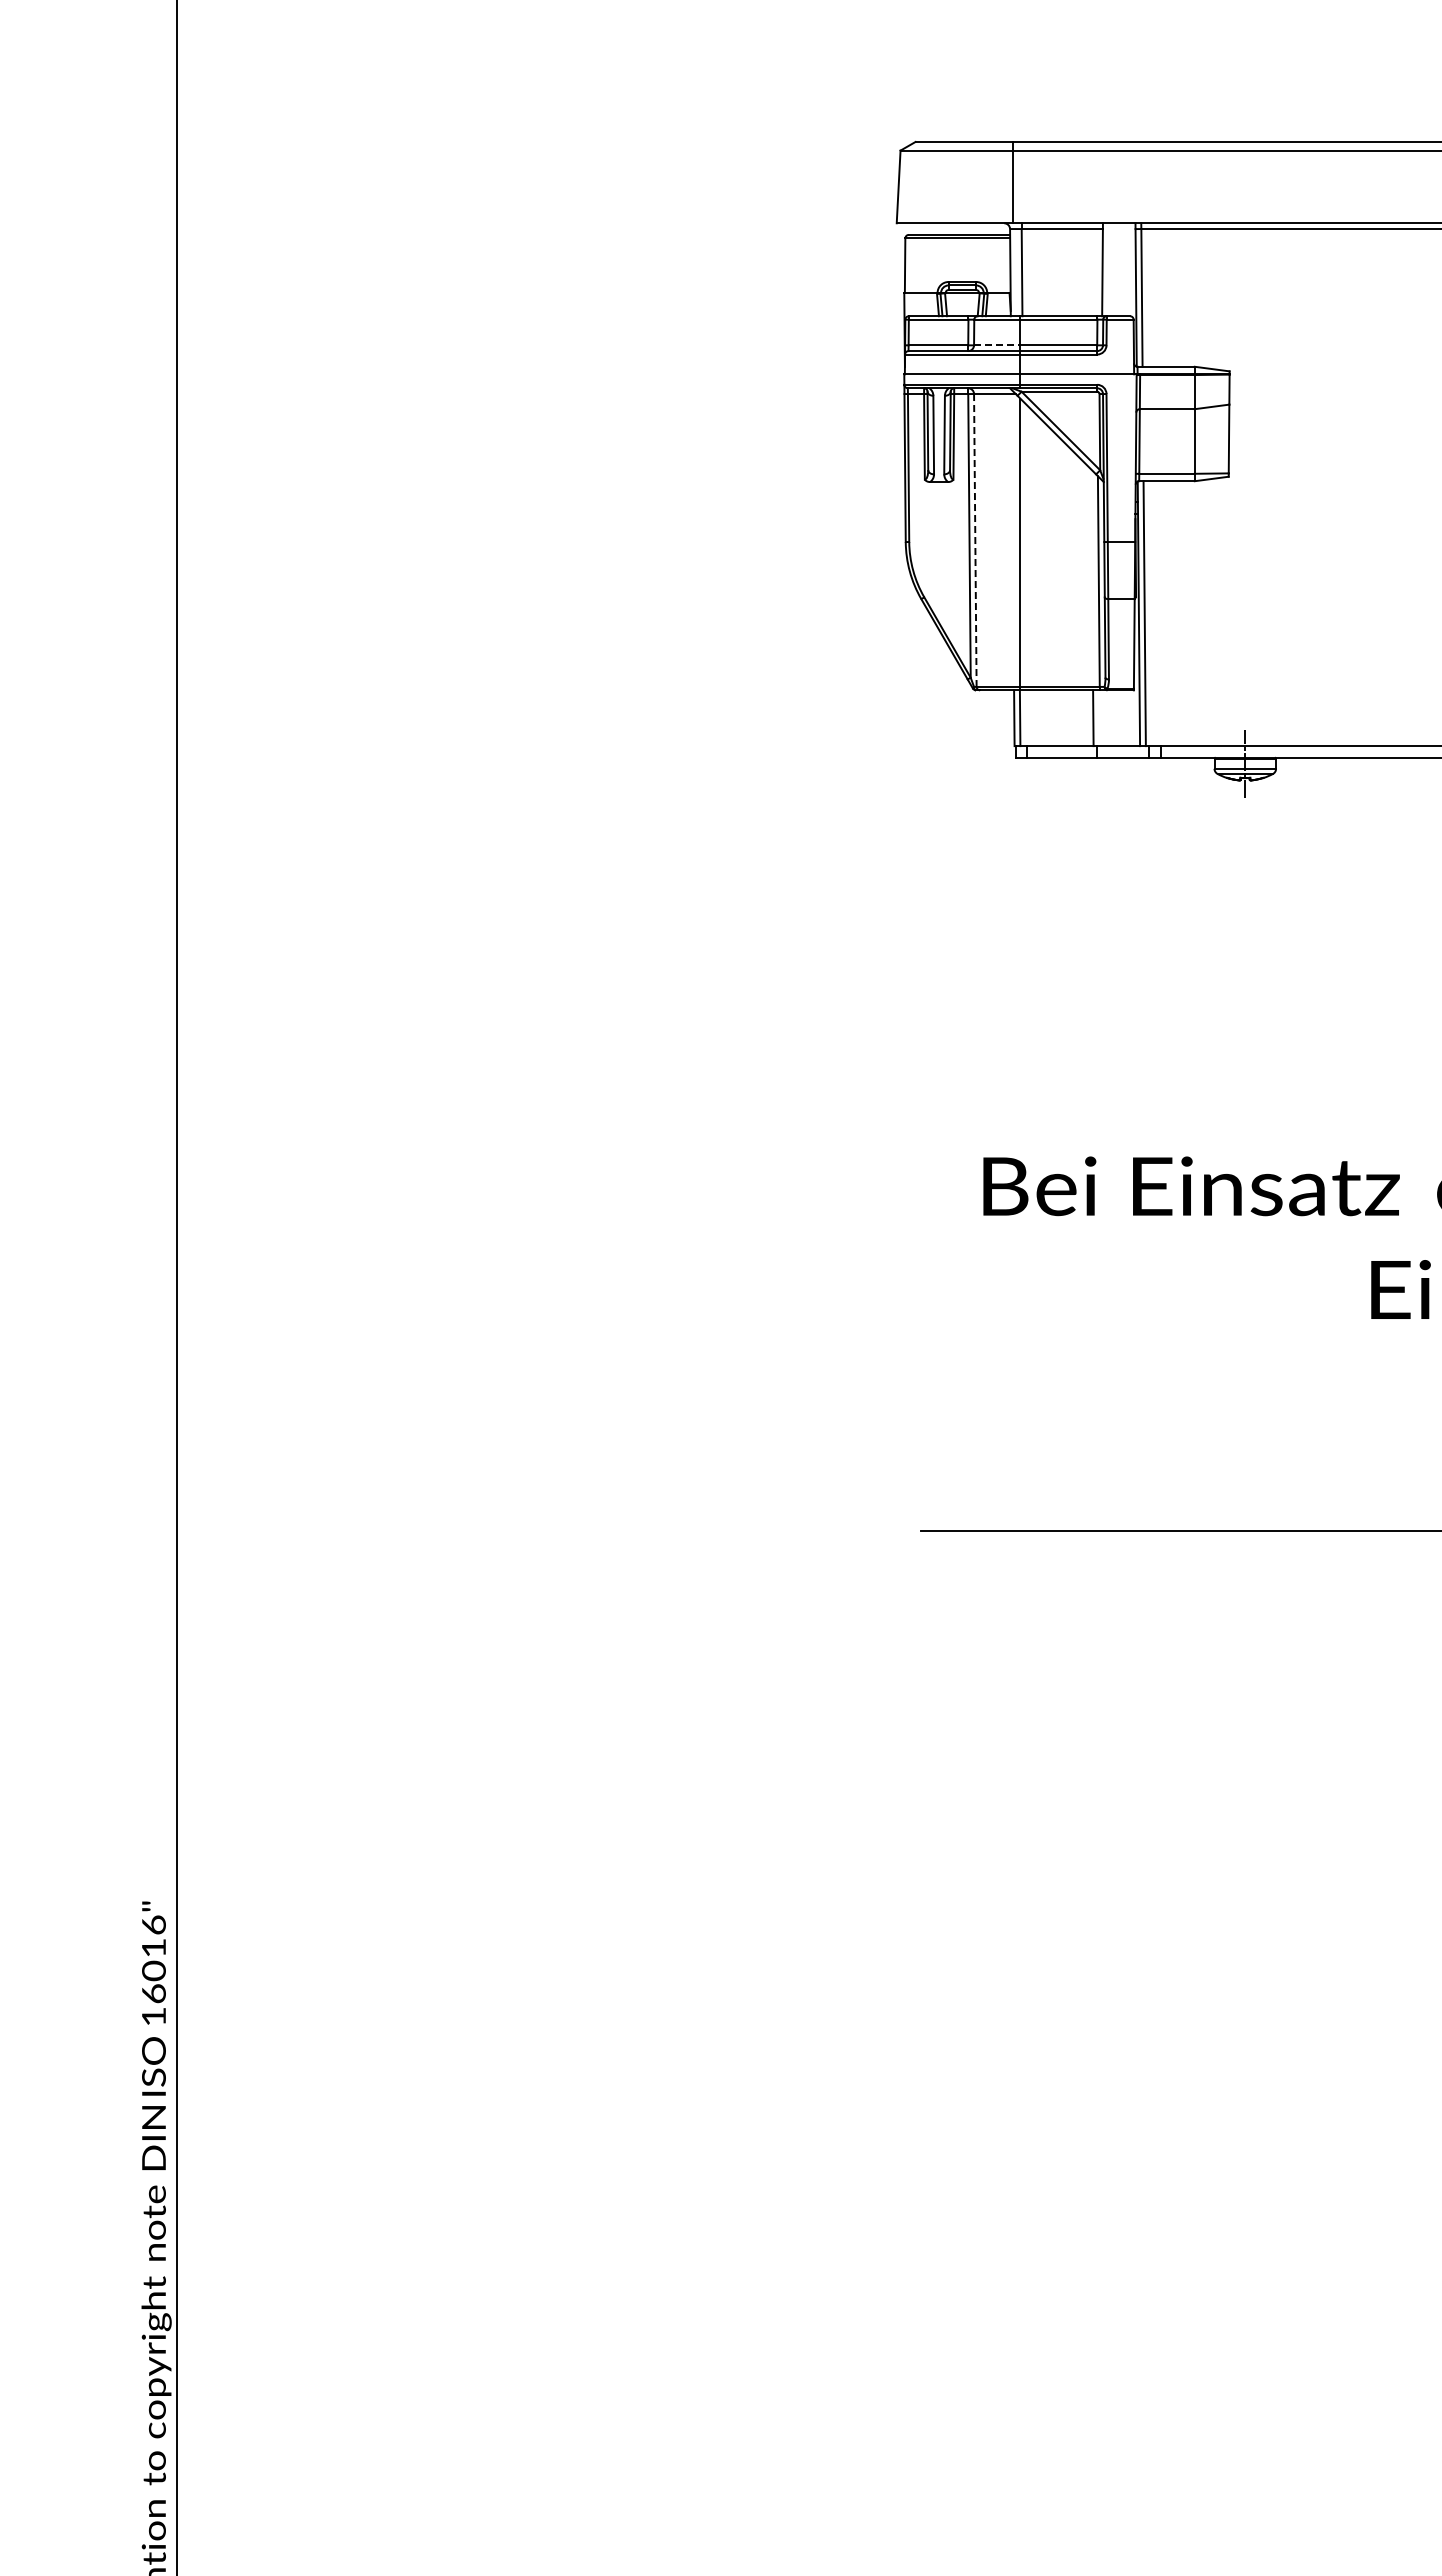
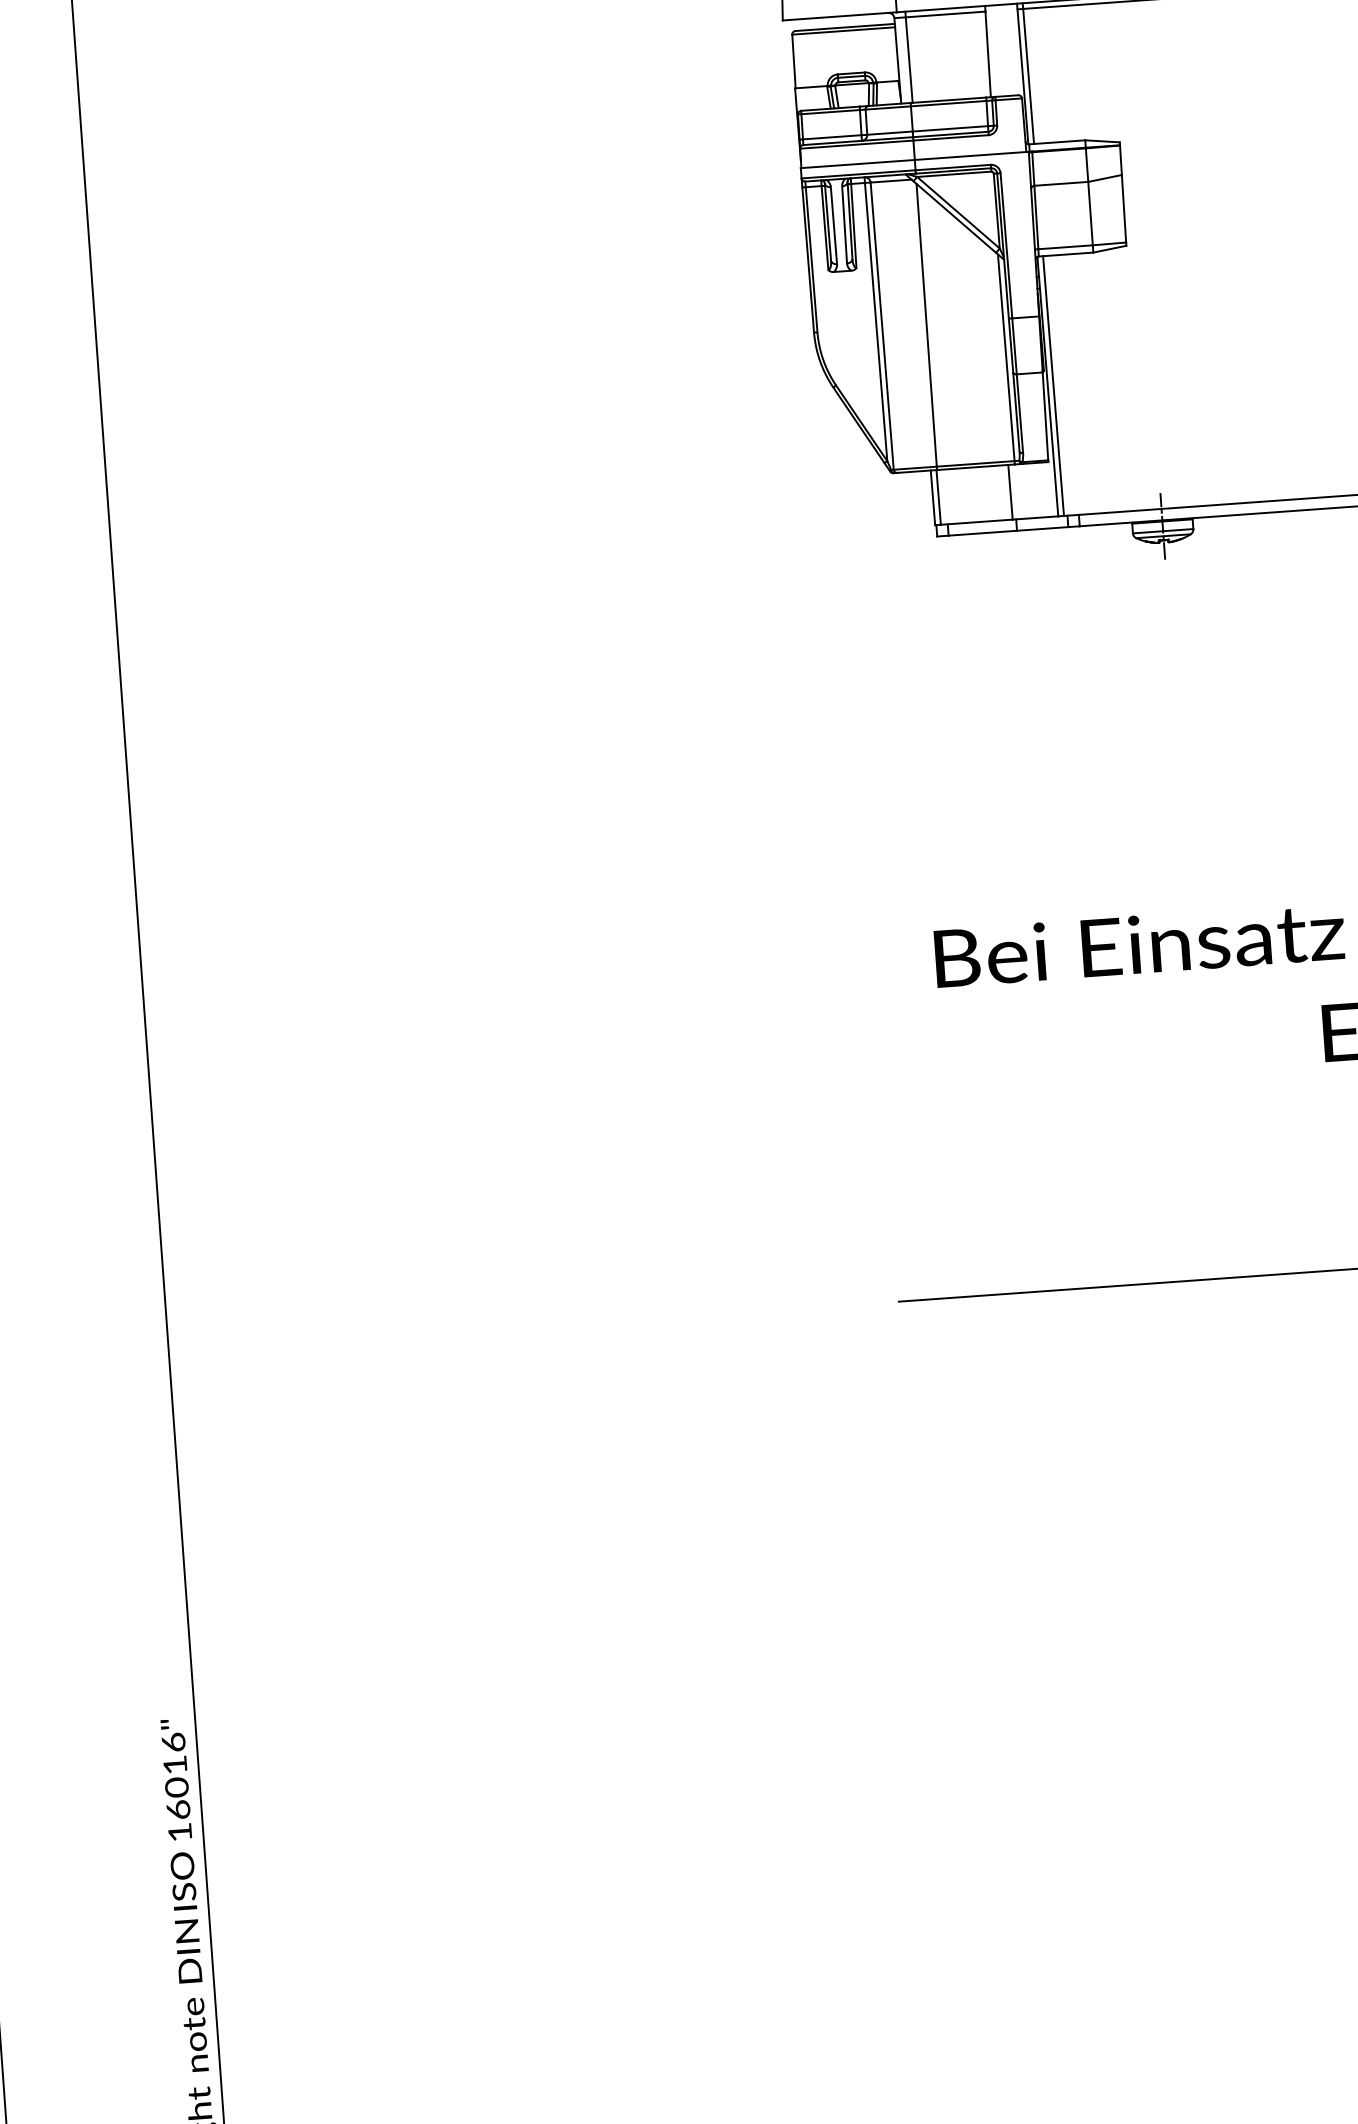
line: (997, 345) -> (890, 133), dashed -> solid
line: (975, 540) -> (882, 326), dashed -> solid

